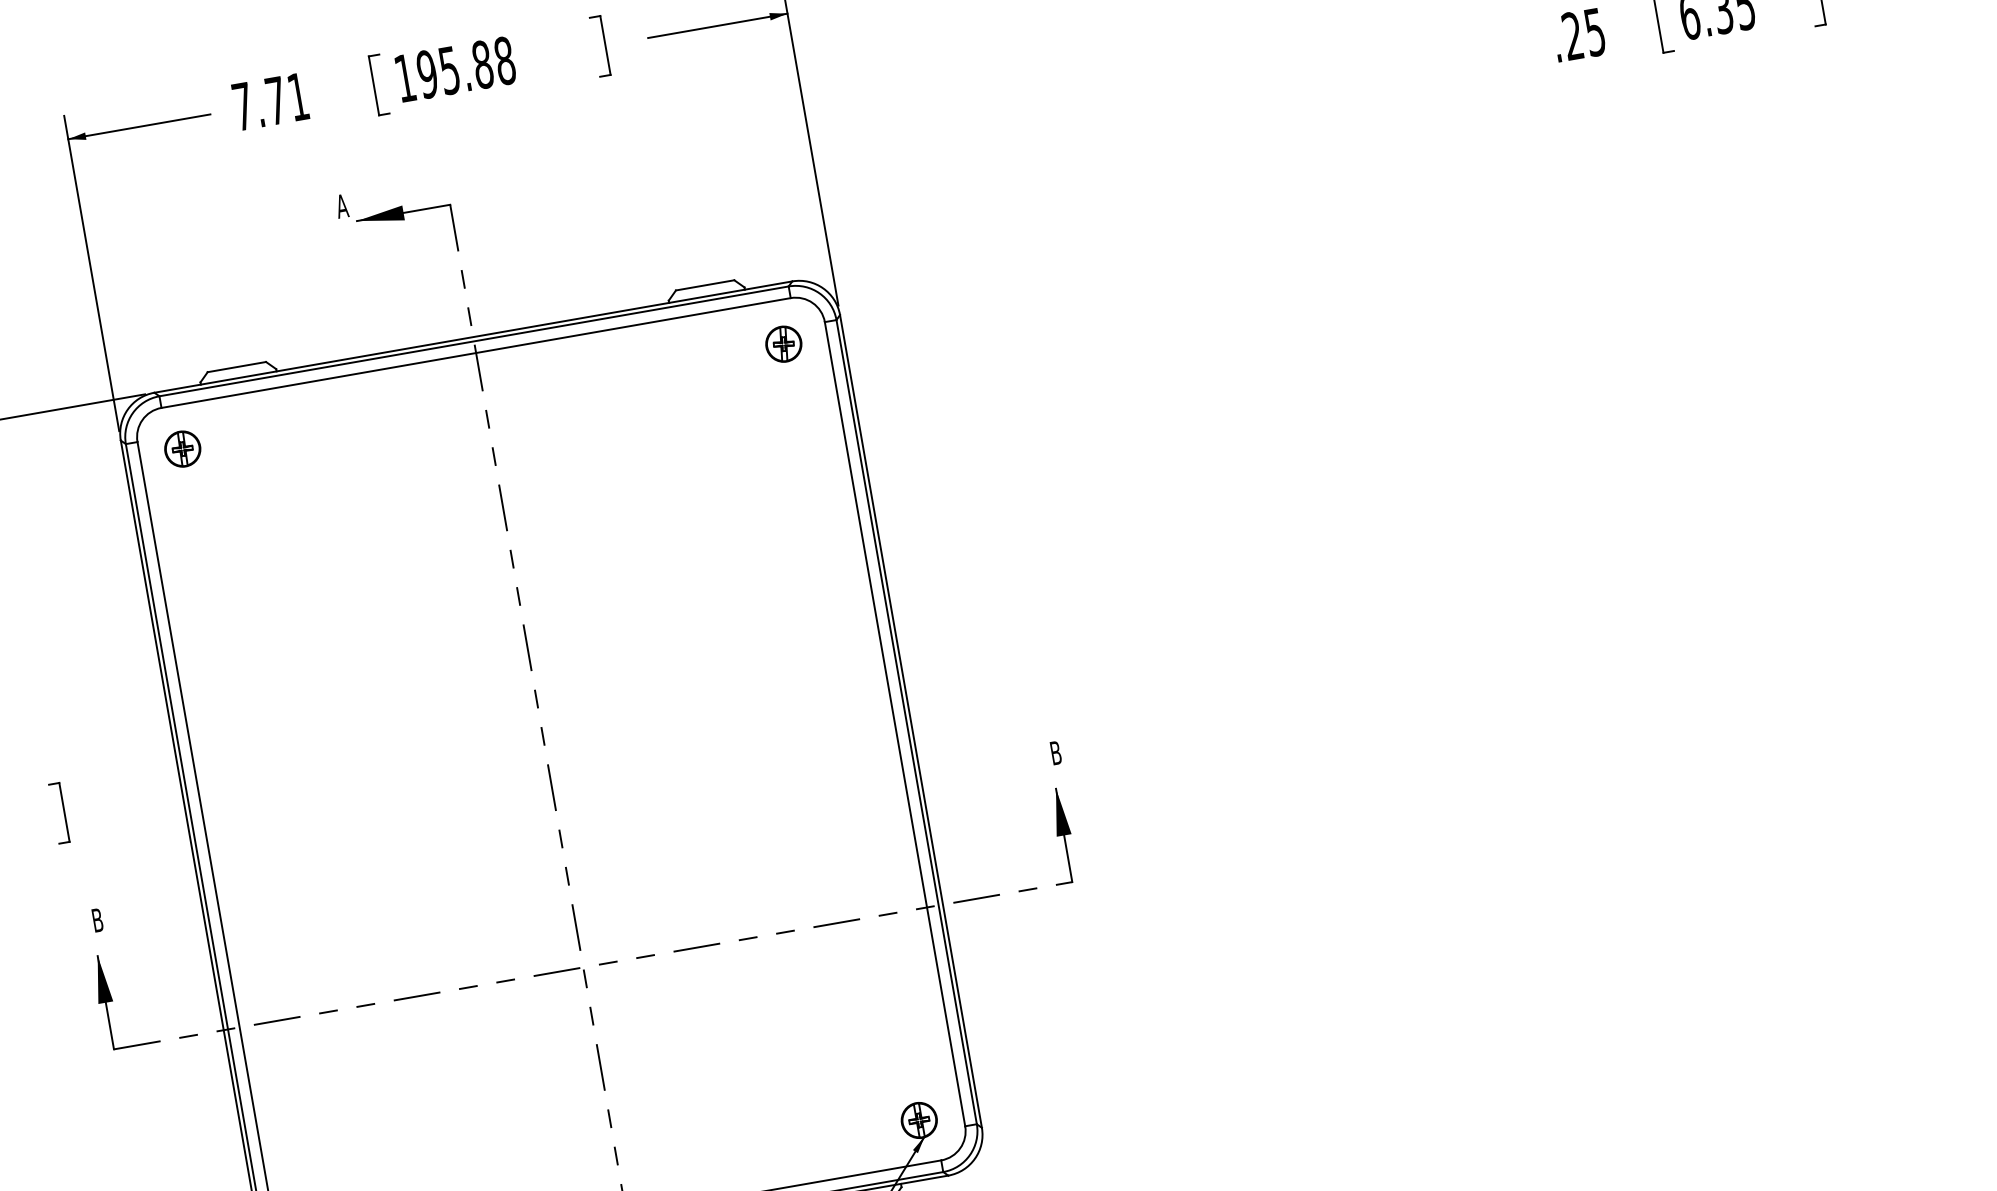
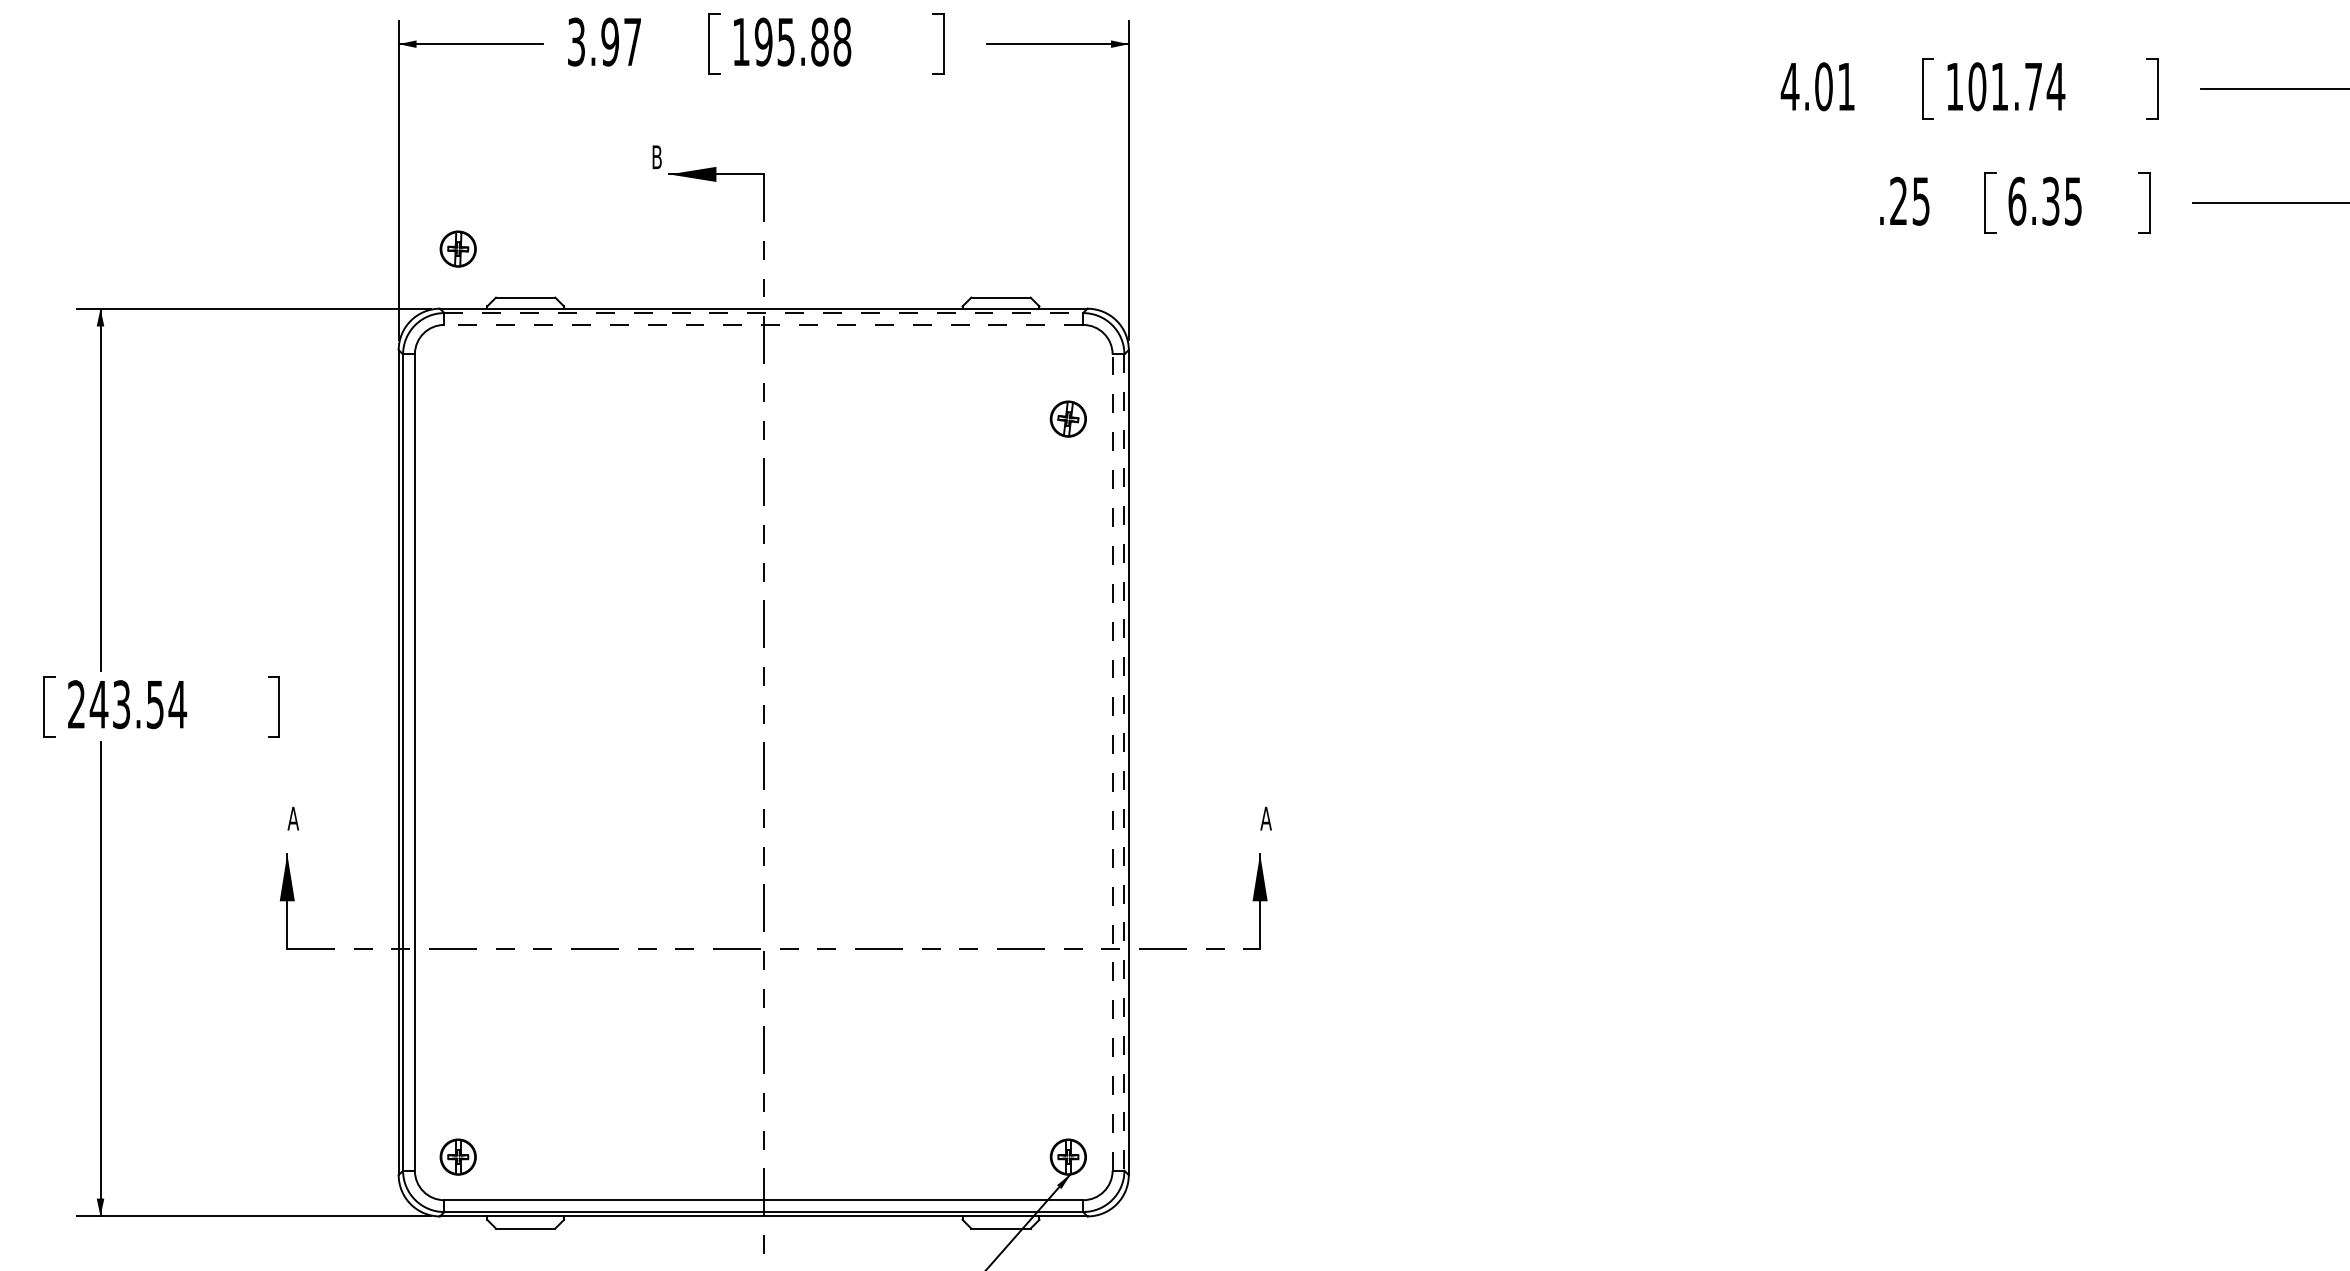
text: (270, 101) -> (604, 41), 7.71 -> 3.97
text: (341, 206) -> (656, 157), A -> B
line: (474, 341) -> (764, 313), solid -> dashed
part: (782, 343) -> (1067, 418), moved
line: (475, 352) -> (763, 324), solid -> dashed
part: (181, 448) -> (457, 248), moved
line: (906, 723) -> (1124, 763), solid -> dashed
line: (894, 724) -> (1112, 762), solid -> dashed
text: (1055, 753) -> (1265, 818), B -> A
text: (97, 920) -> (293, 818), B -> A

